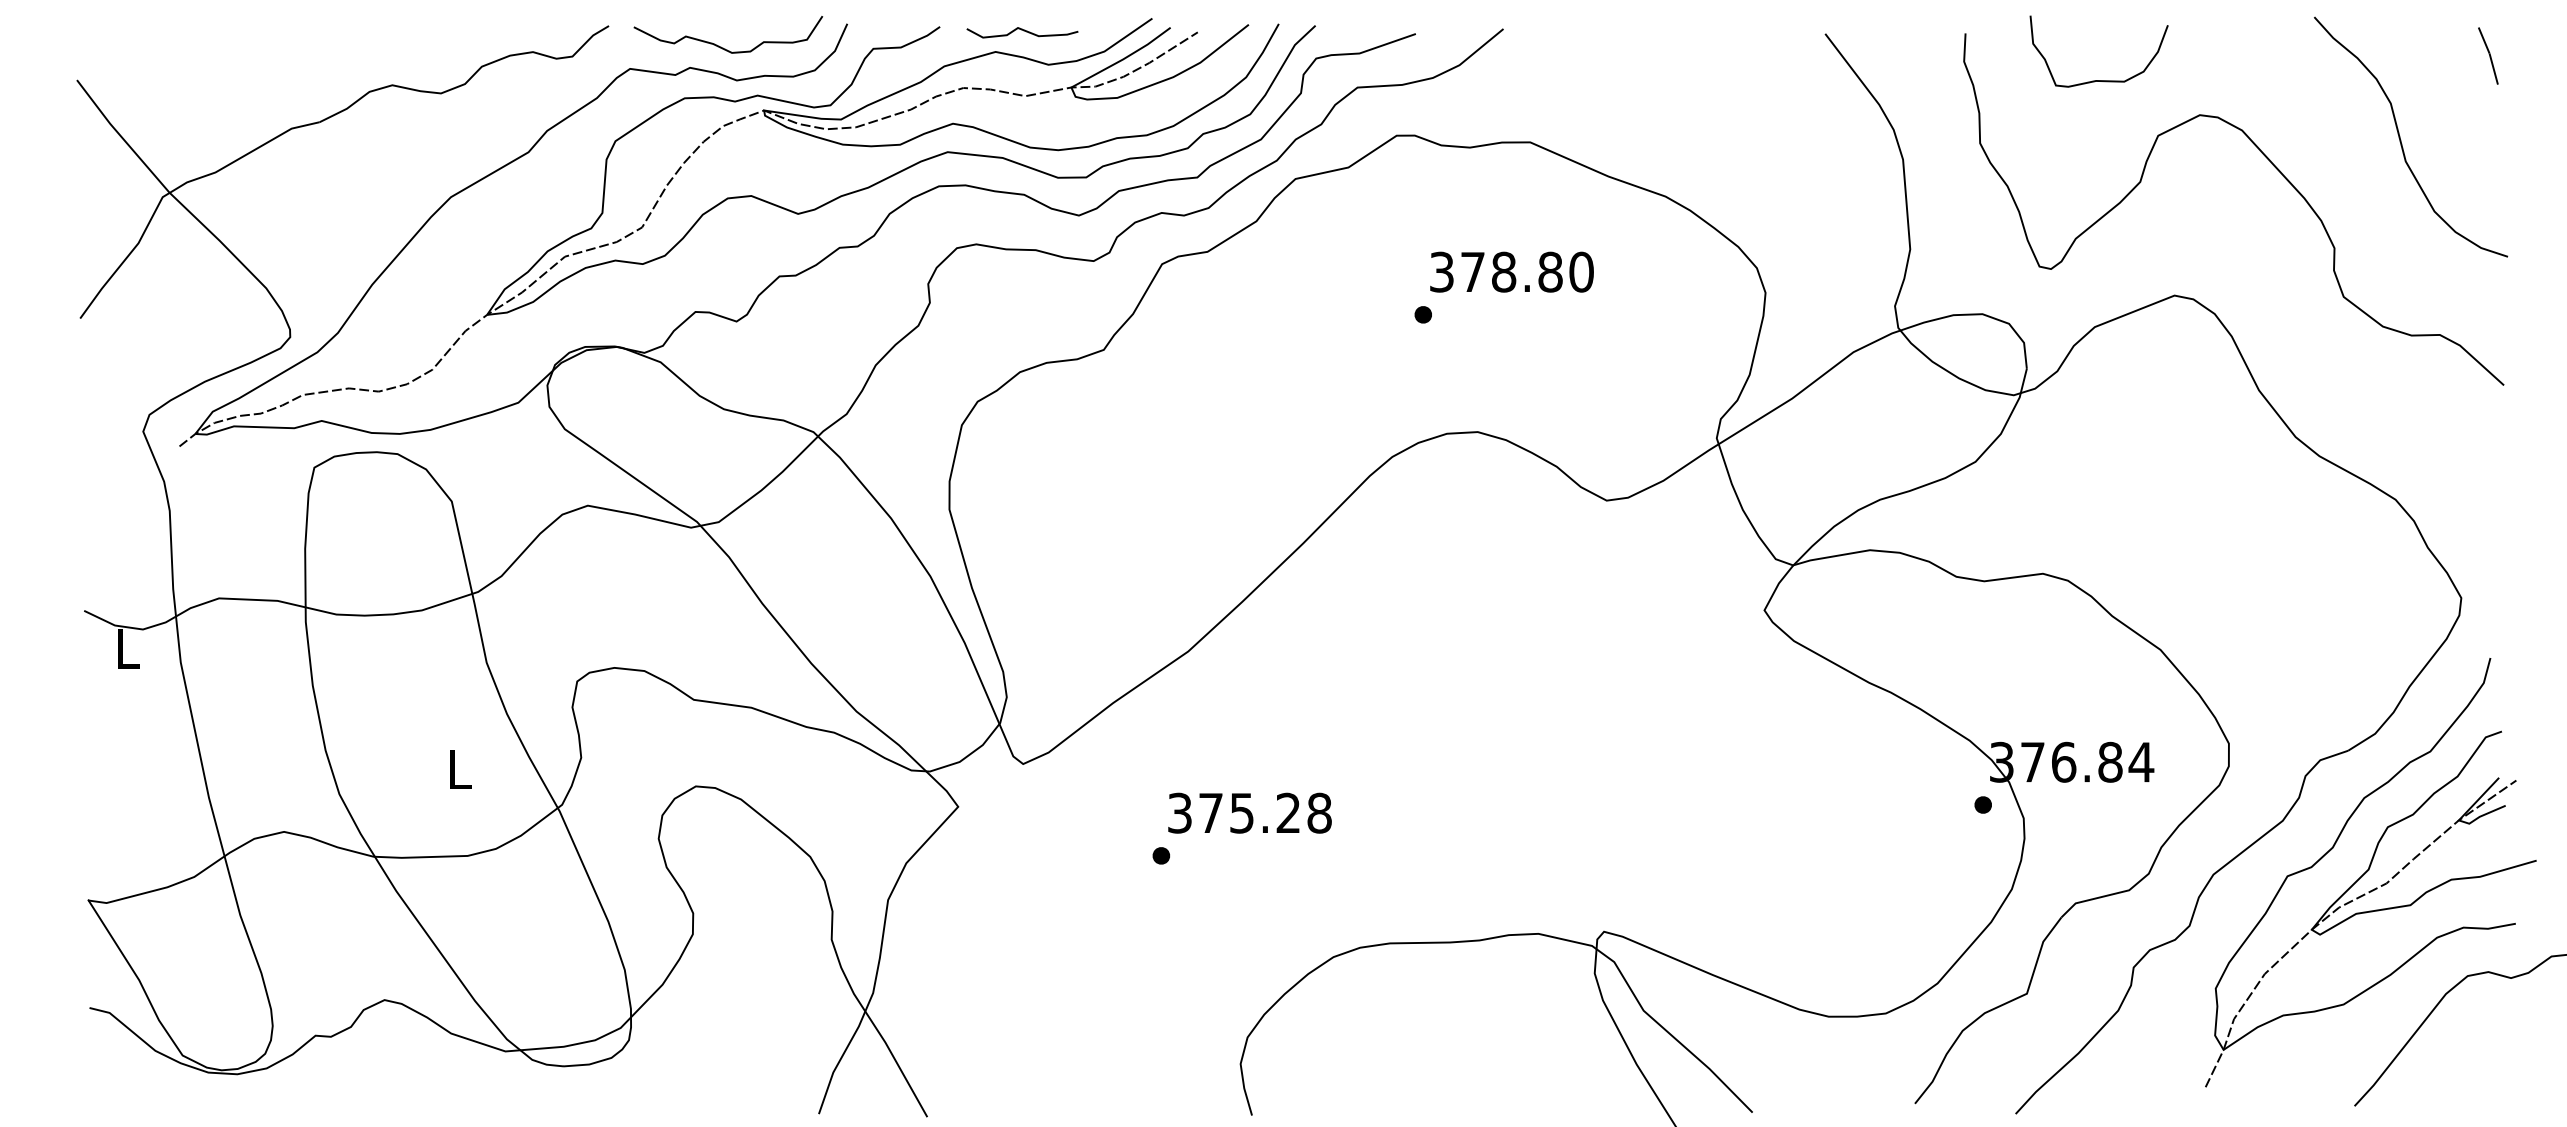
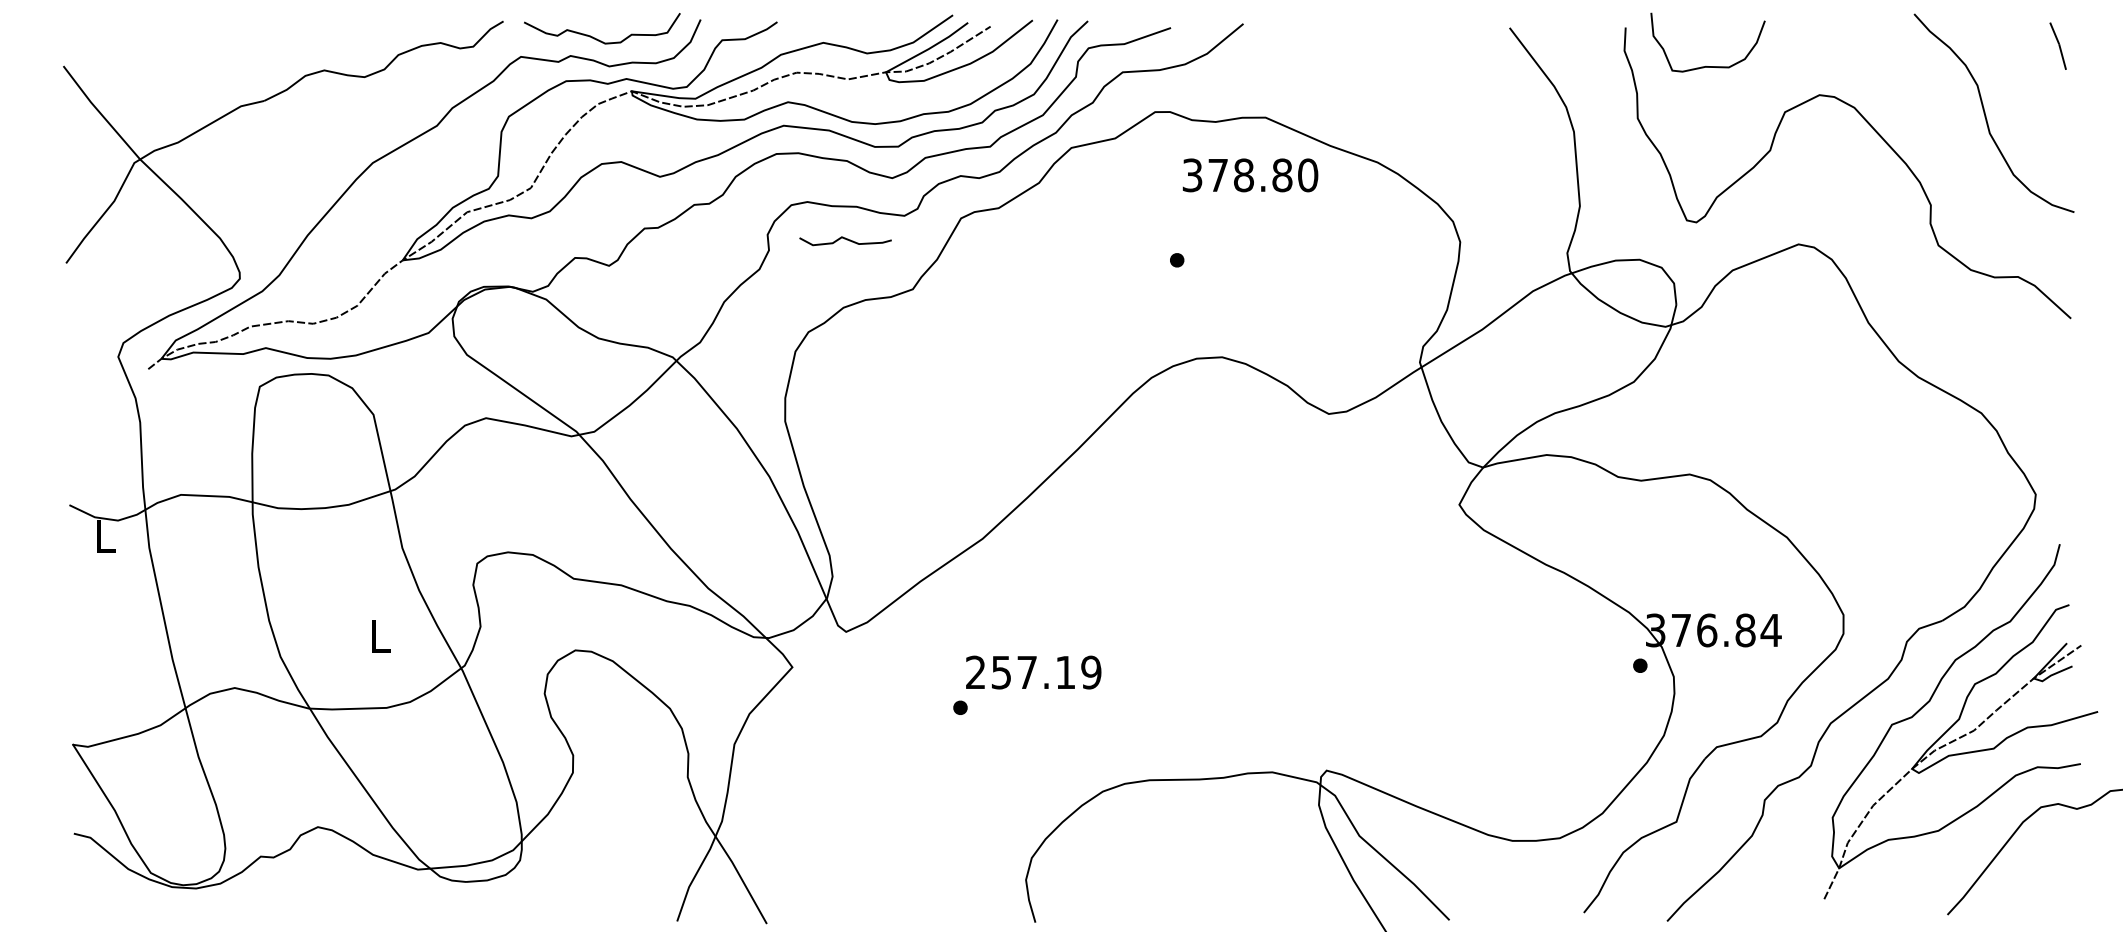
curve: (1023, 31) -> (846, 240), moved
curve: (2098, 80) -> (1707, 66), moved
text: (1511, 271) -> (1250, 174), moved
text: (1249, 812) -> (1033, 671), 375.28 -> 257.19

